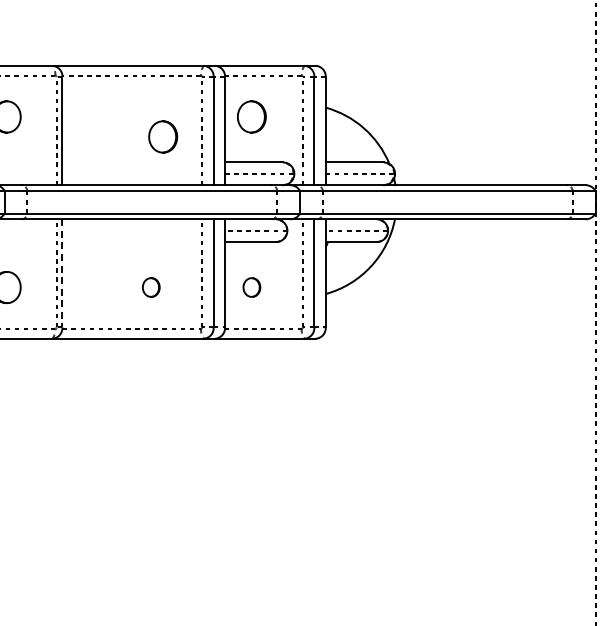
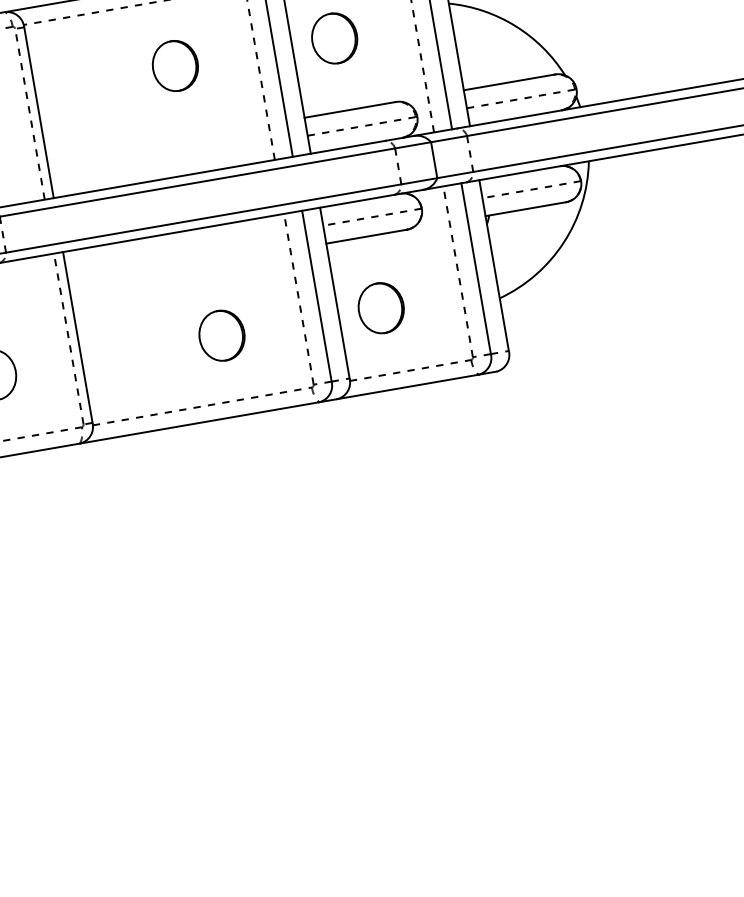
part: (163, 136) -> (175, 65), moved
line: (62, 273) -> (77, 337), dashed -> solid
part: (151, 287) -> (222, 335), size x1.67
part: (251, 287) -> (380, 308), size x1.67

